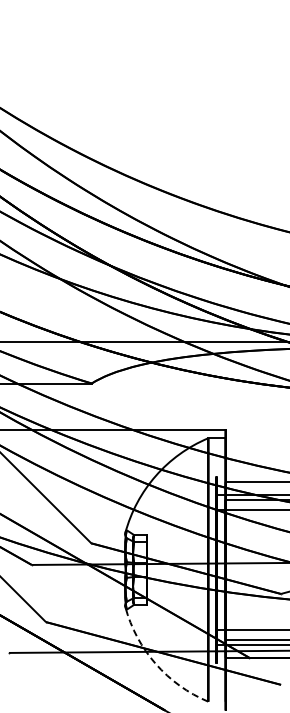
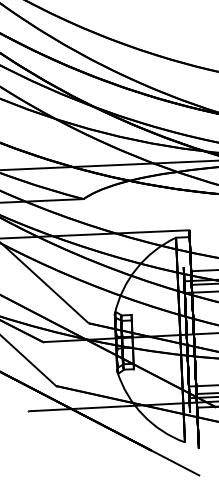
arc: (155, 663) -> (142, 414), dashed -> solid

